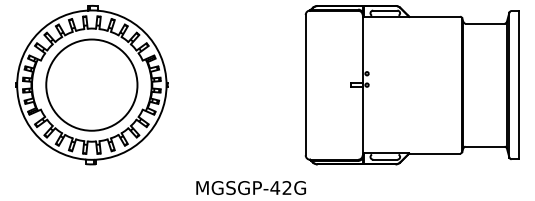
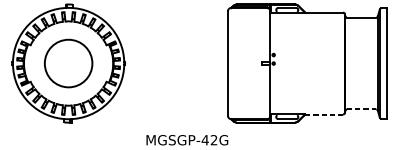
circle: (91, 84) -> (68, 63), size x0.7
line: (485, 146) -> (361, 109), solid -> dashed
line: (435, 153) -> (324, 114), solid -> dashed

